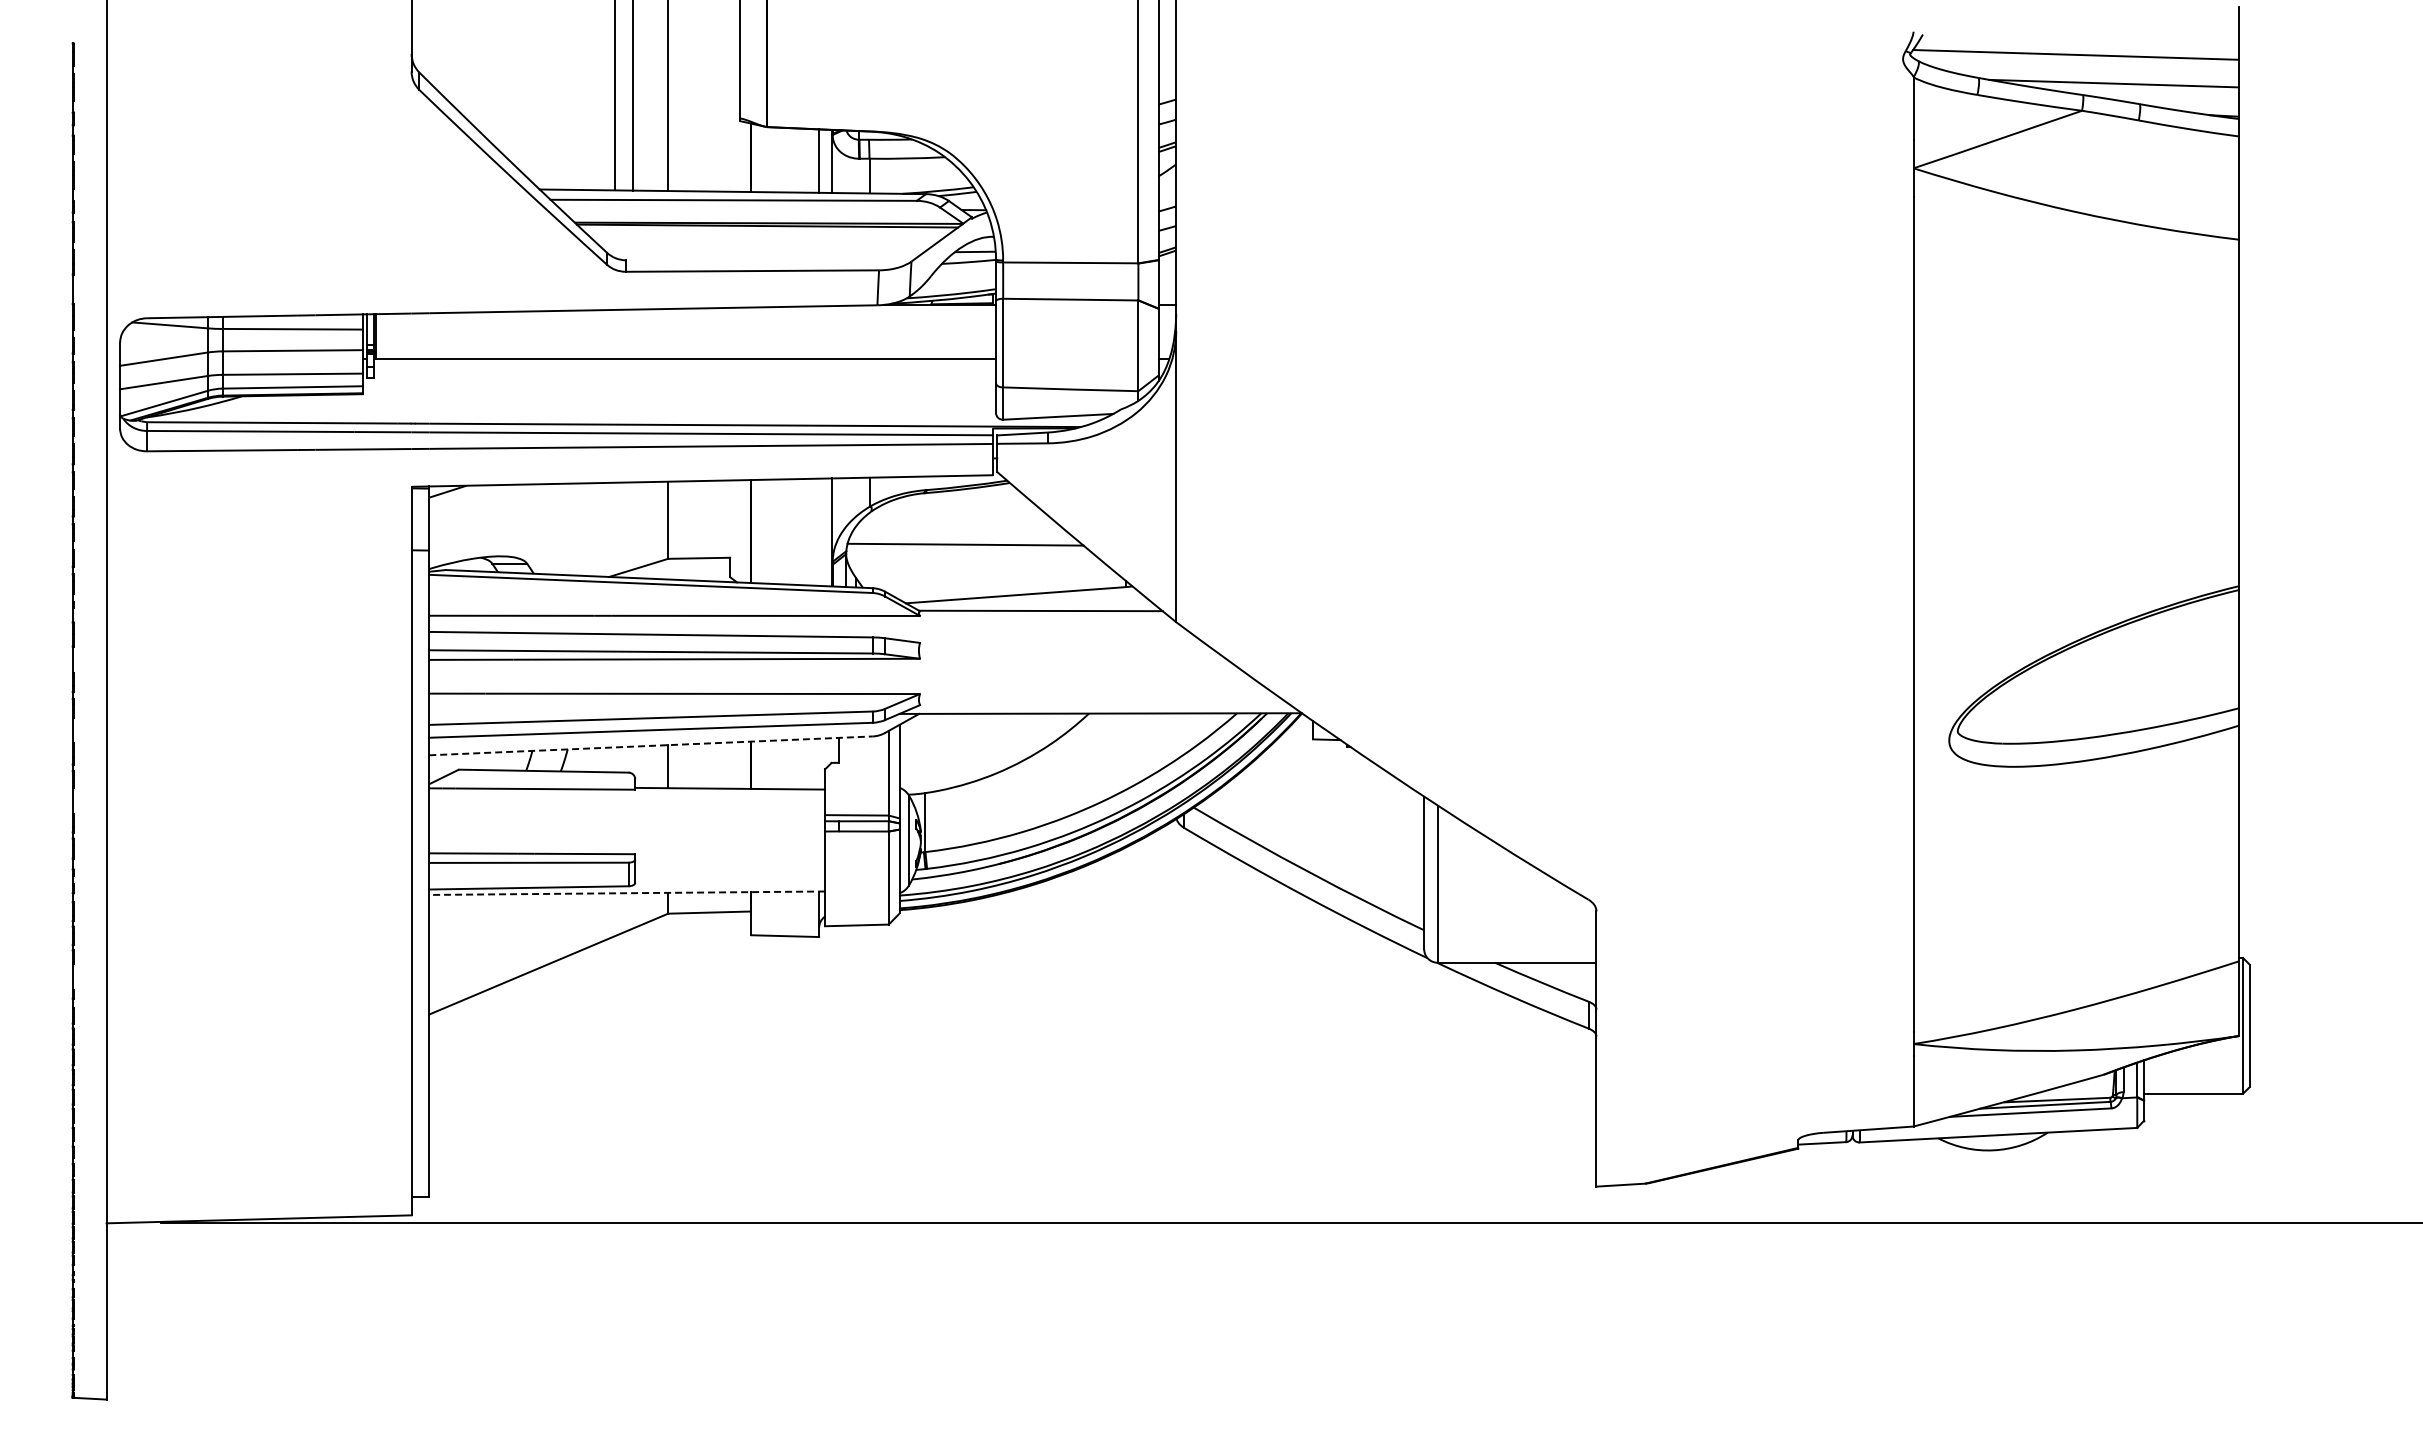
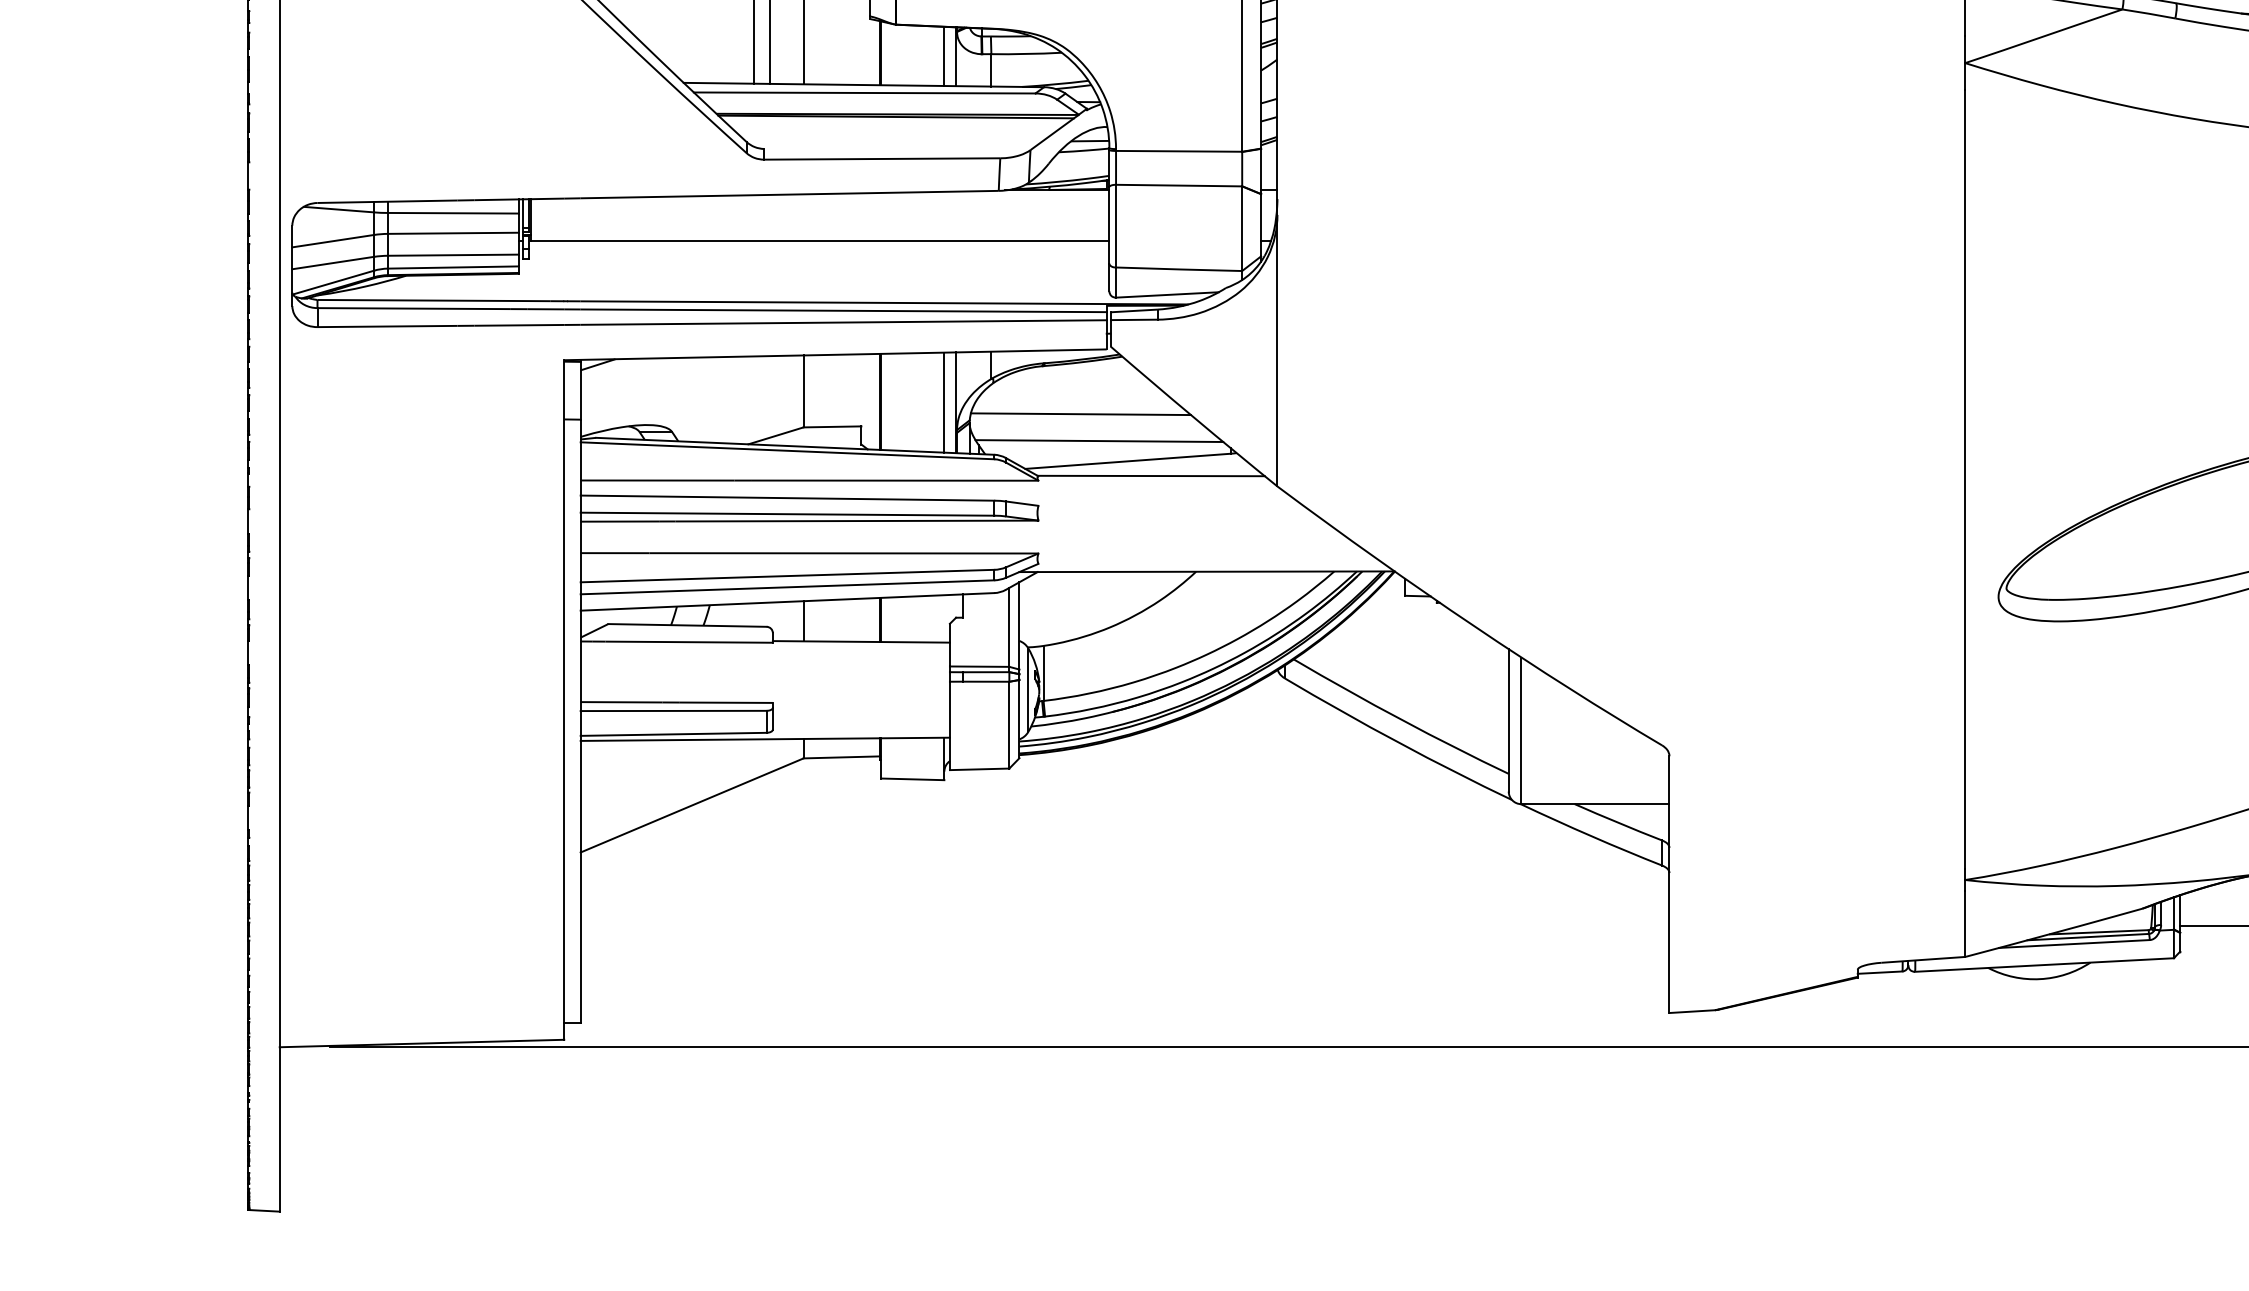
line: (819, 531) -> (944, 401), added
line: (985, 573) -> (1099, 441), added
line: (650, 745) -> (787, 601), dashed -> solid
line: (627, 893) -> (765, 739), dashed -> solid

